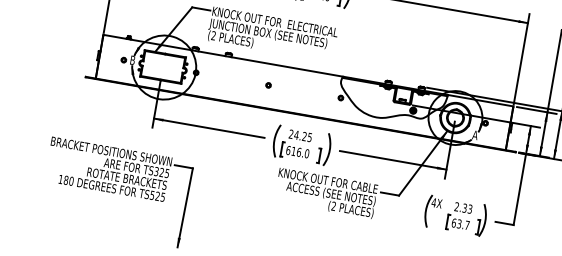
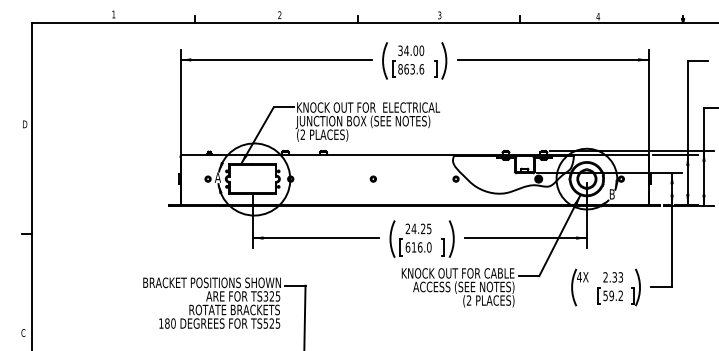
text: (132, 60) -> (217, 177), B -> A
text: (475, 135) -> (612, 194), A -> B
text: (460, 223) -> (612, 295), 63.7 -> 59.2

